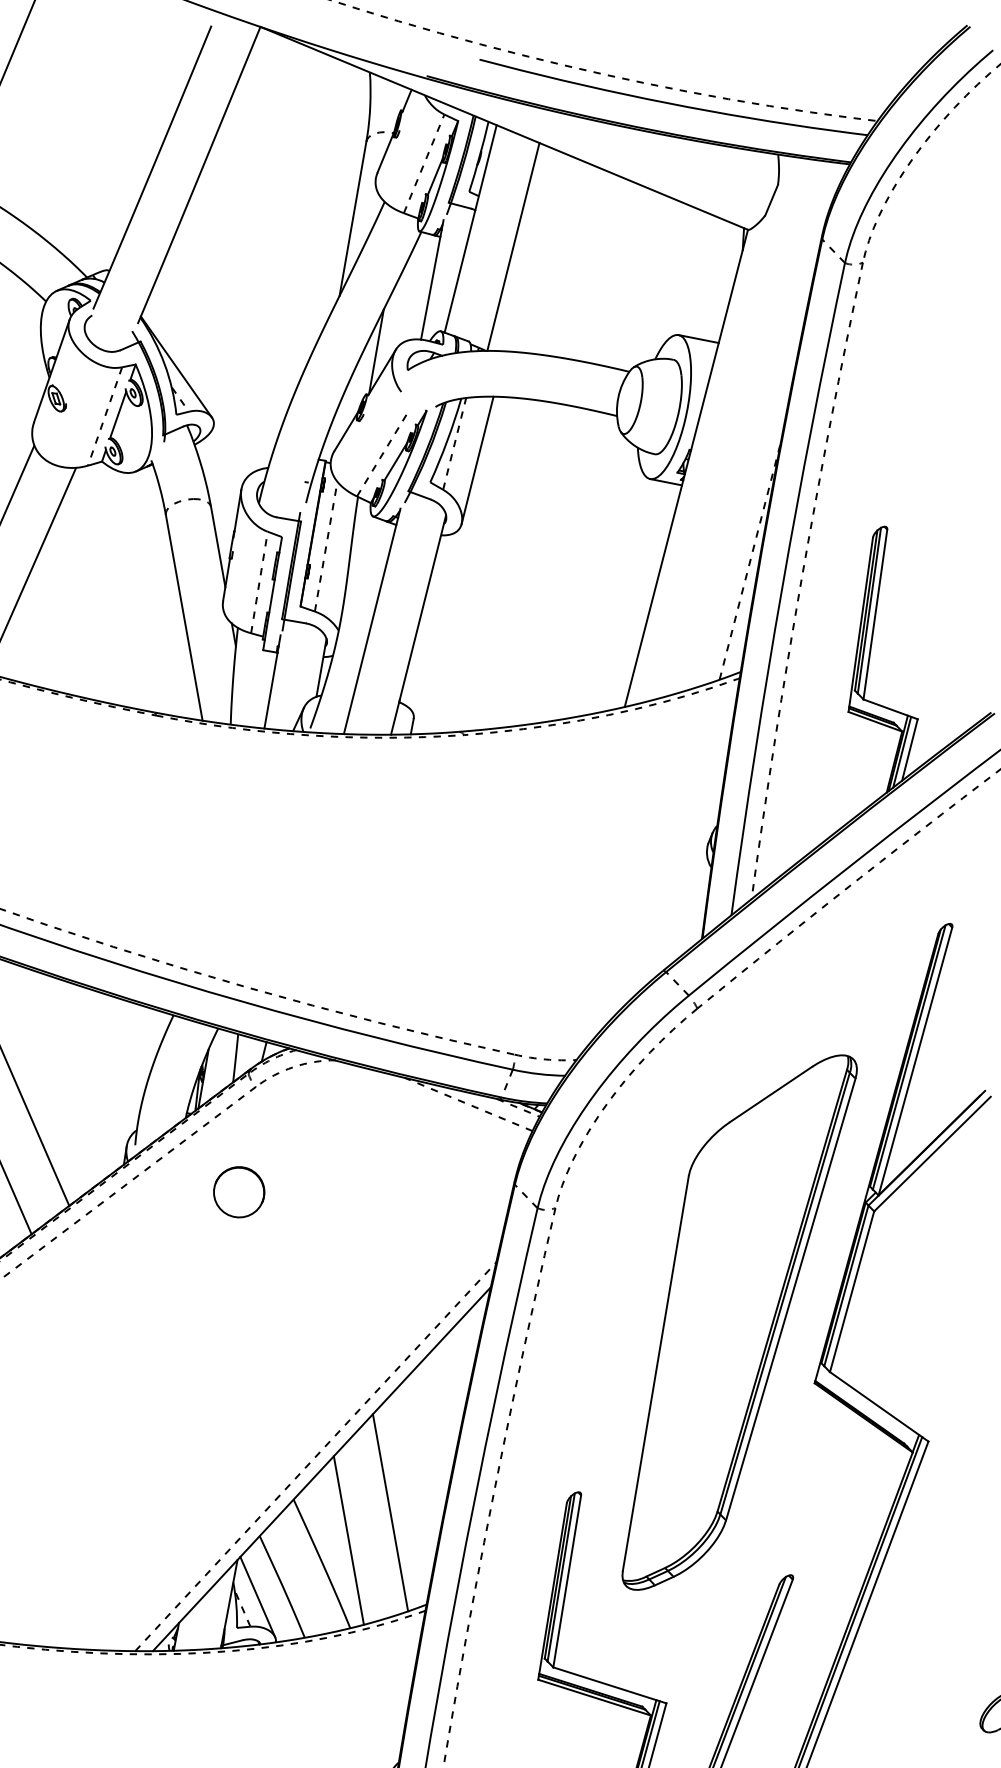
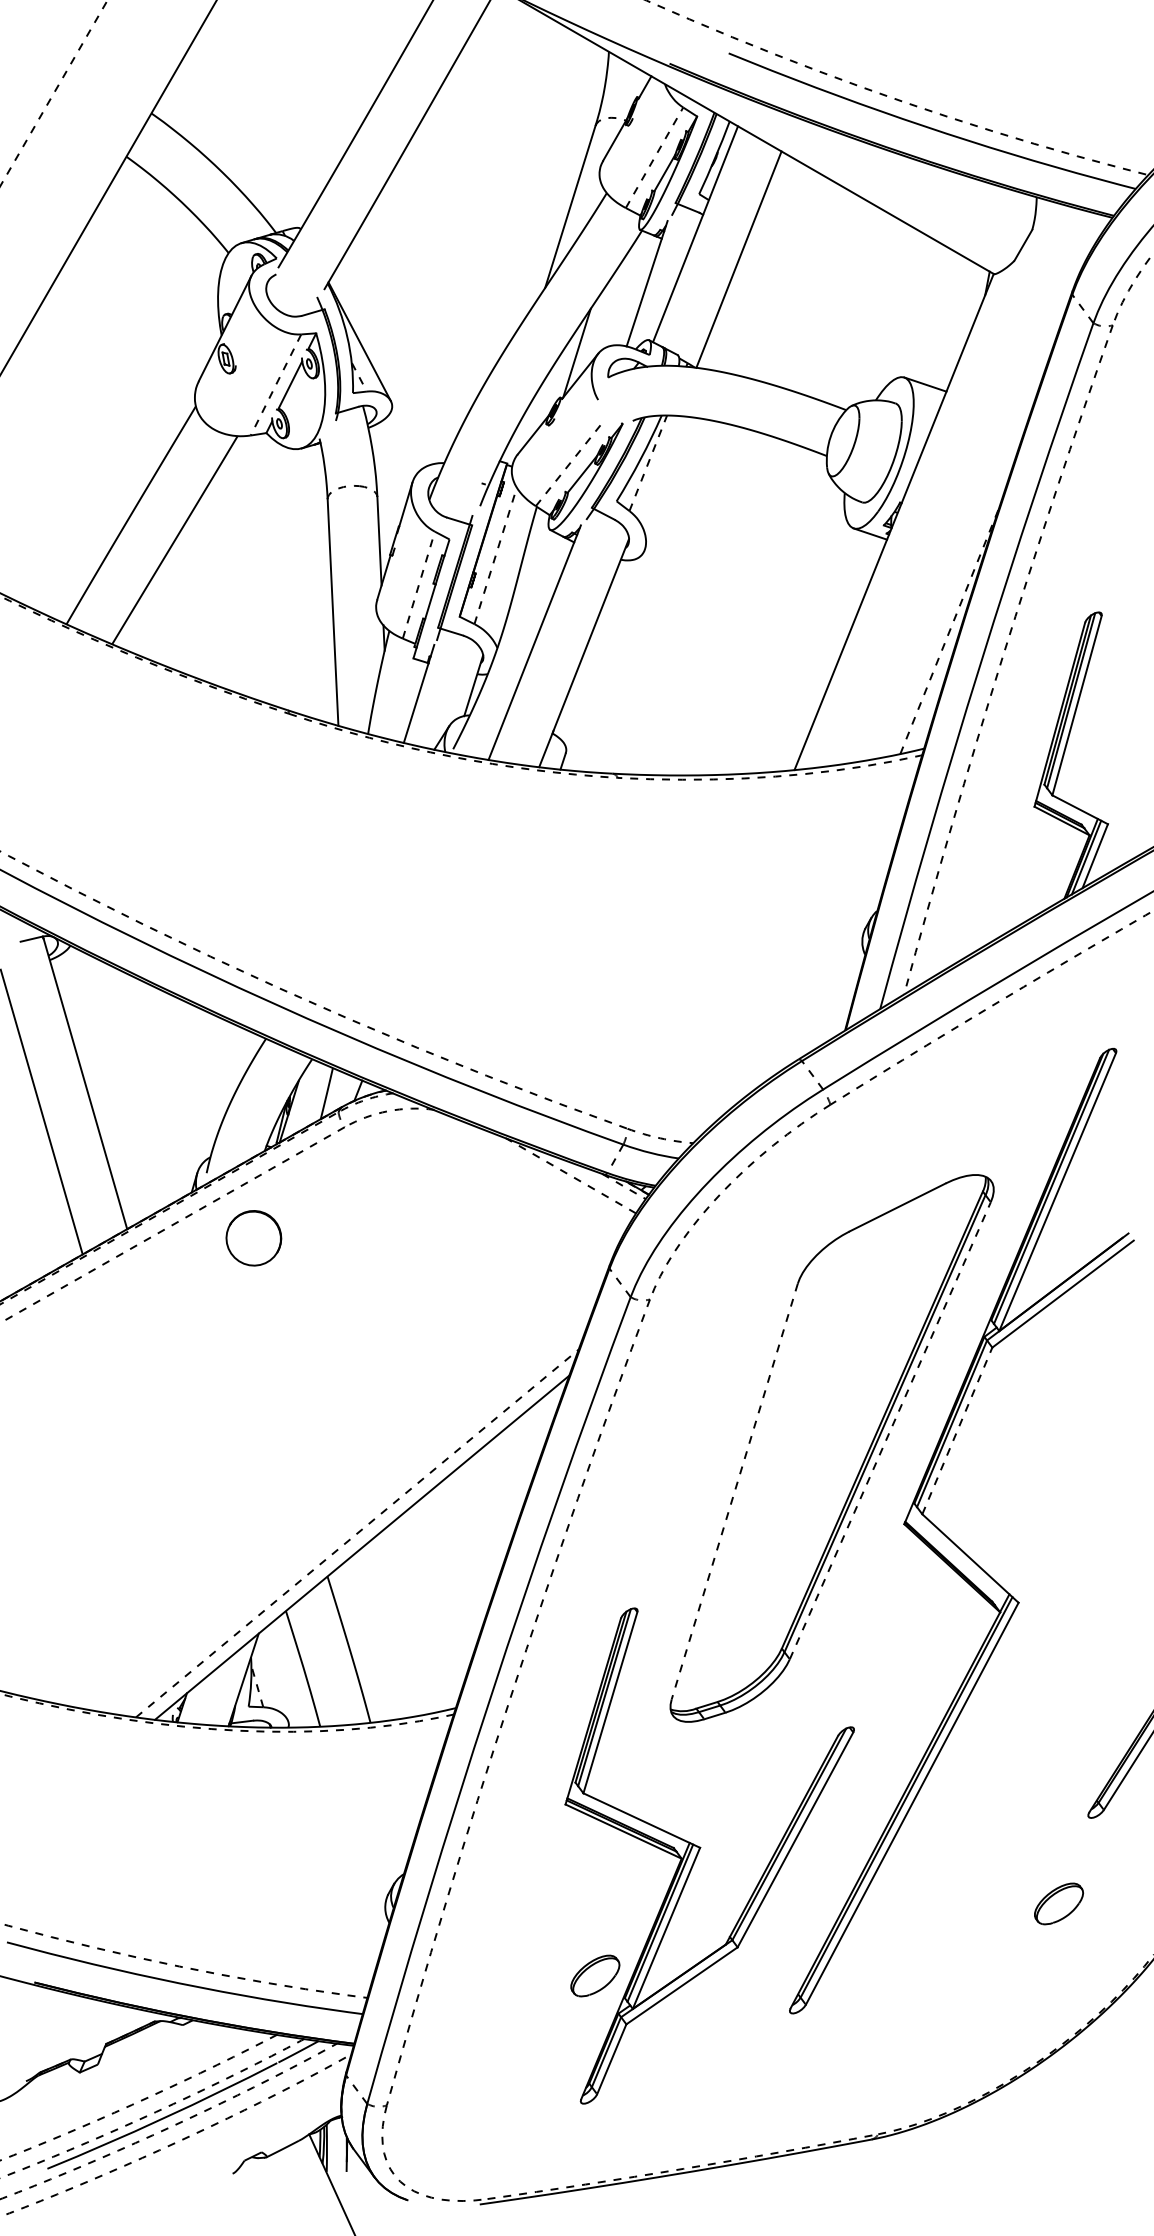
line: (477, 459) -> (670, 483), removed
part: (238, 1192) -> (253, 1238), moved
line: (852, 1291) -> (957, 1430), solid -> dashed
line: (790, 1299) -> (890, 1430), solid -> dashed
line: (655, 1374) -> (734, 1492), solid -> dashed
line: (390, 1512) -> (429, 1603), removed
line: (348, 1540) -> (380, 1628), removed
line: (257, 1597) -> (275, 1676), removed

